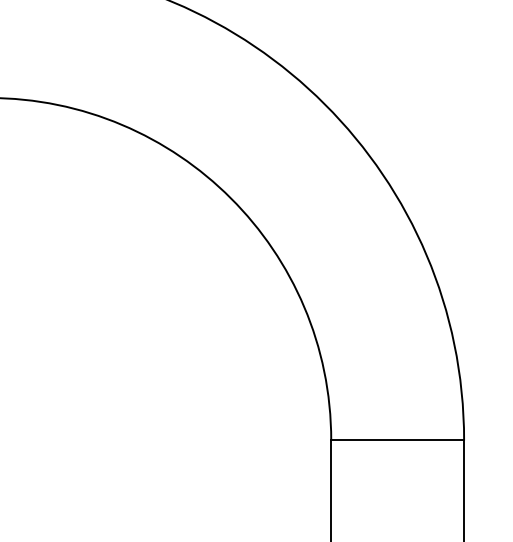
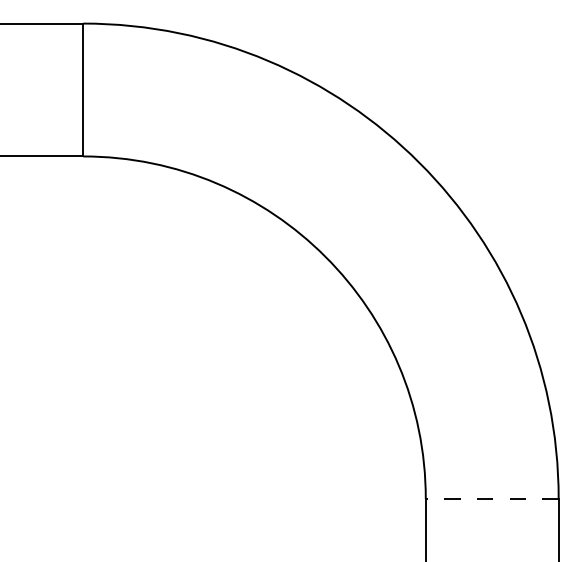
line: (396, 440) -> (491, 498), solid -> dashed

